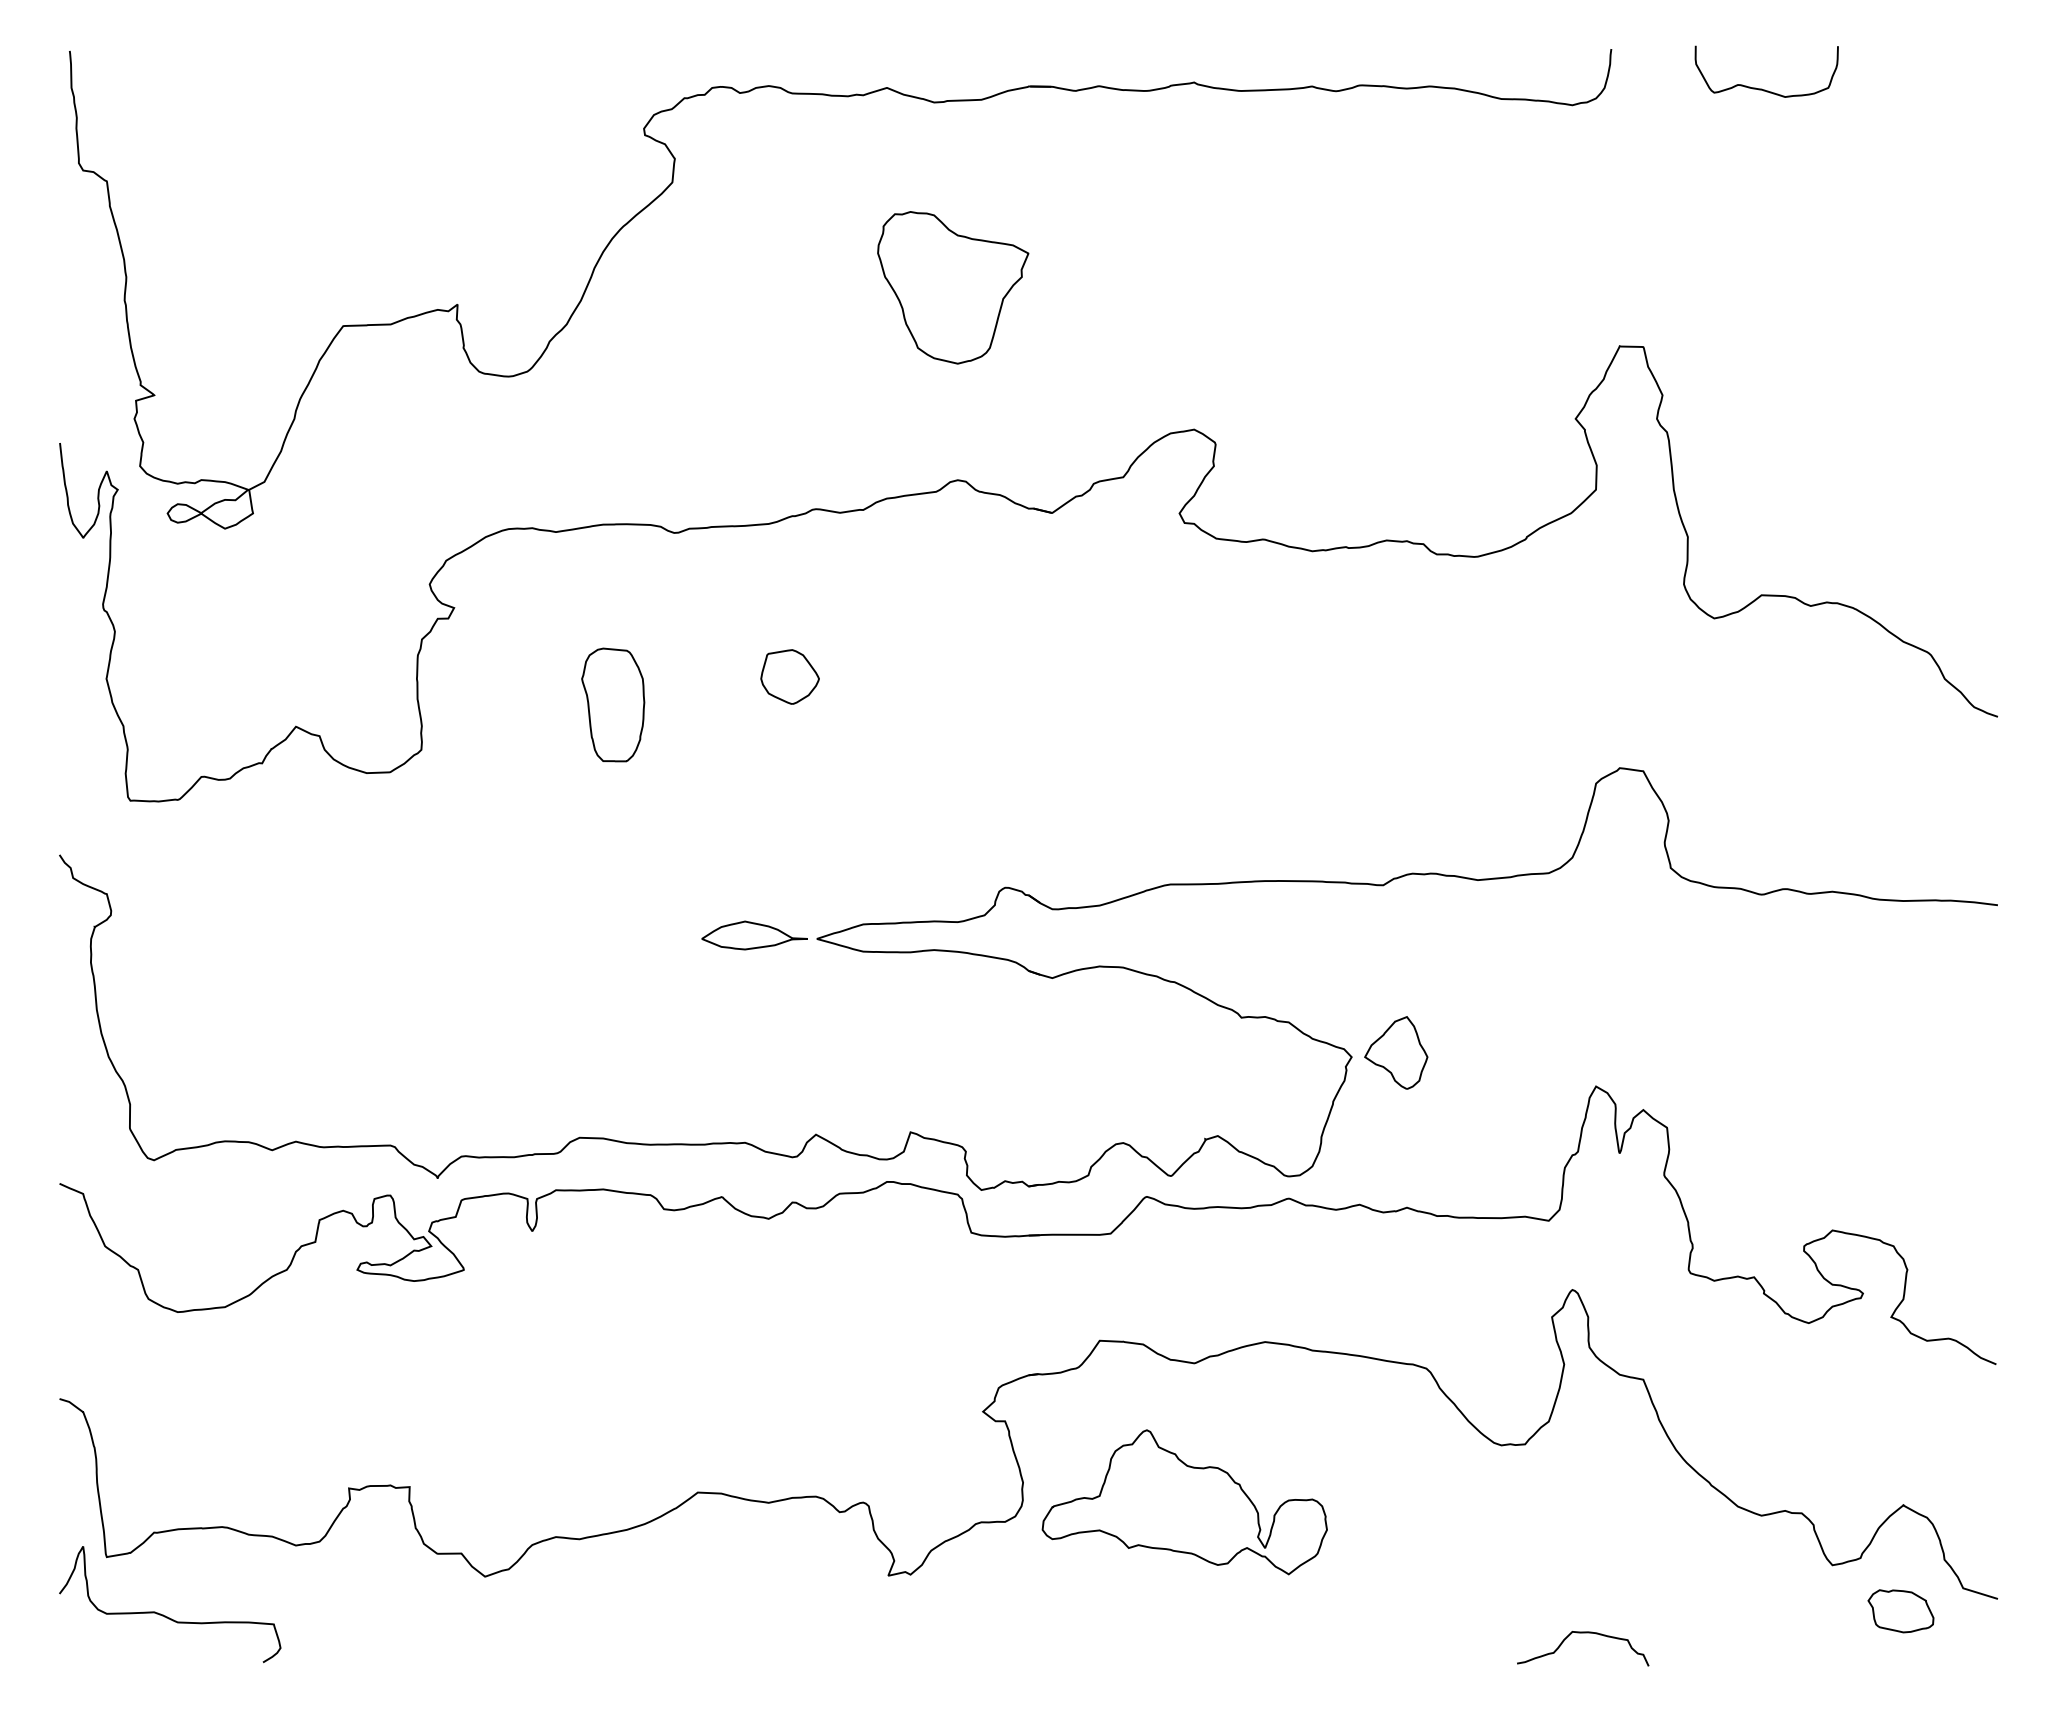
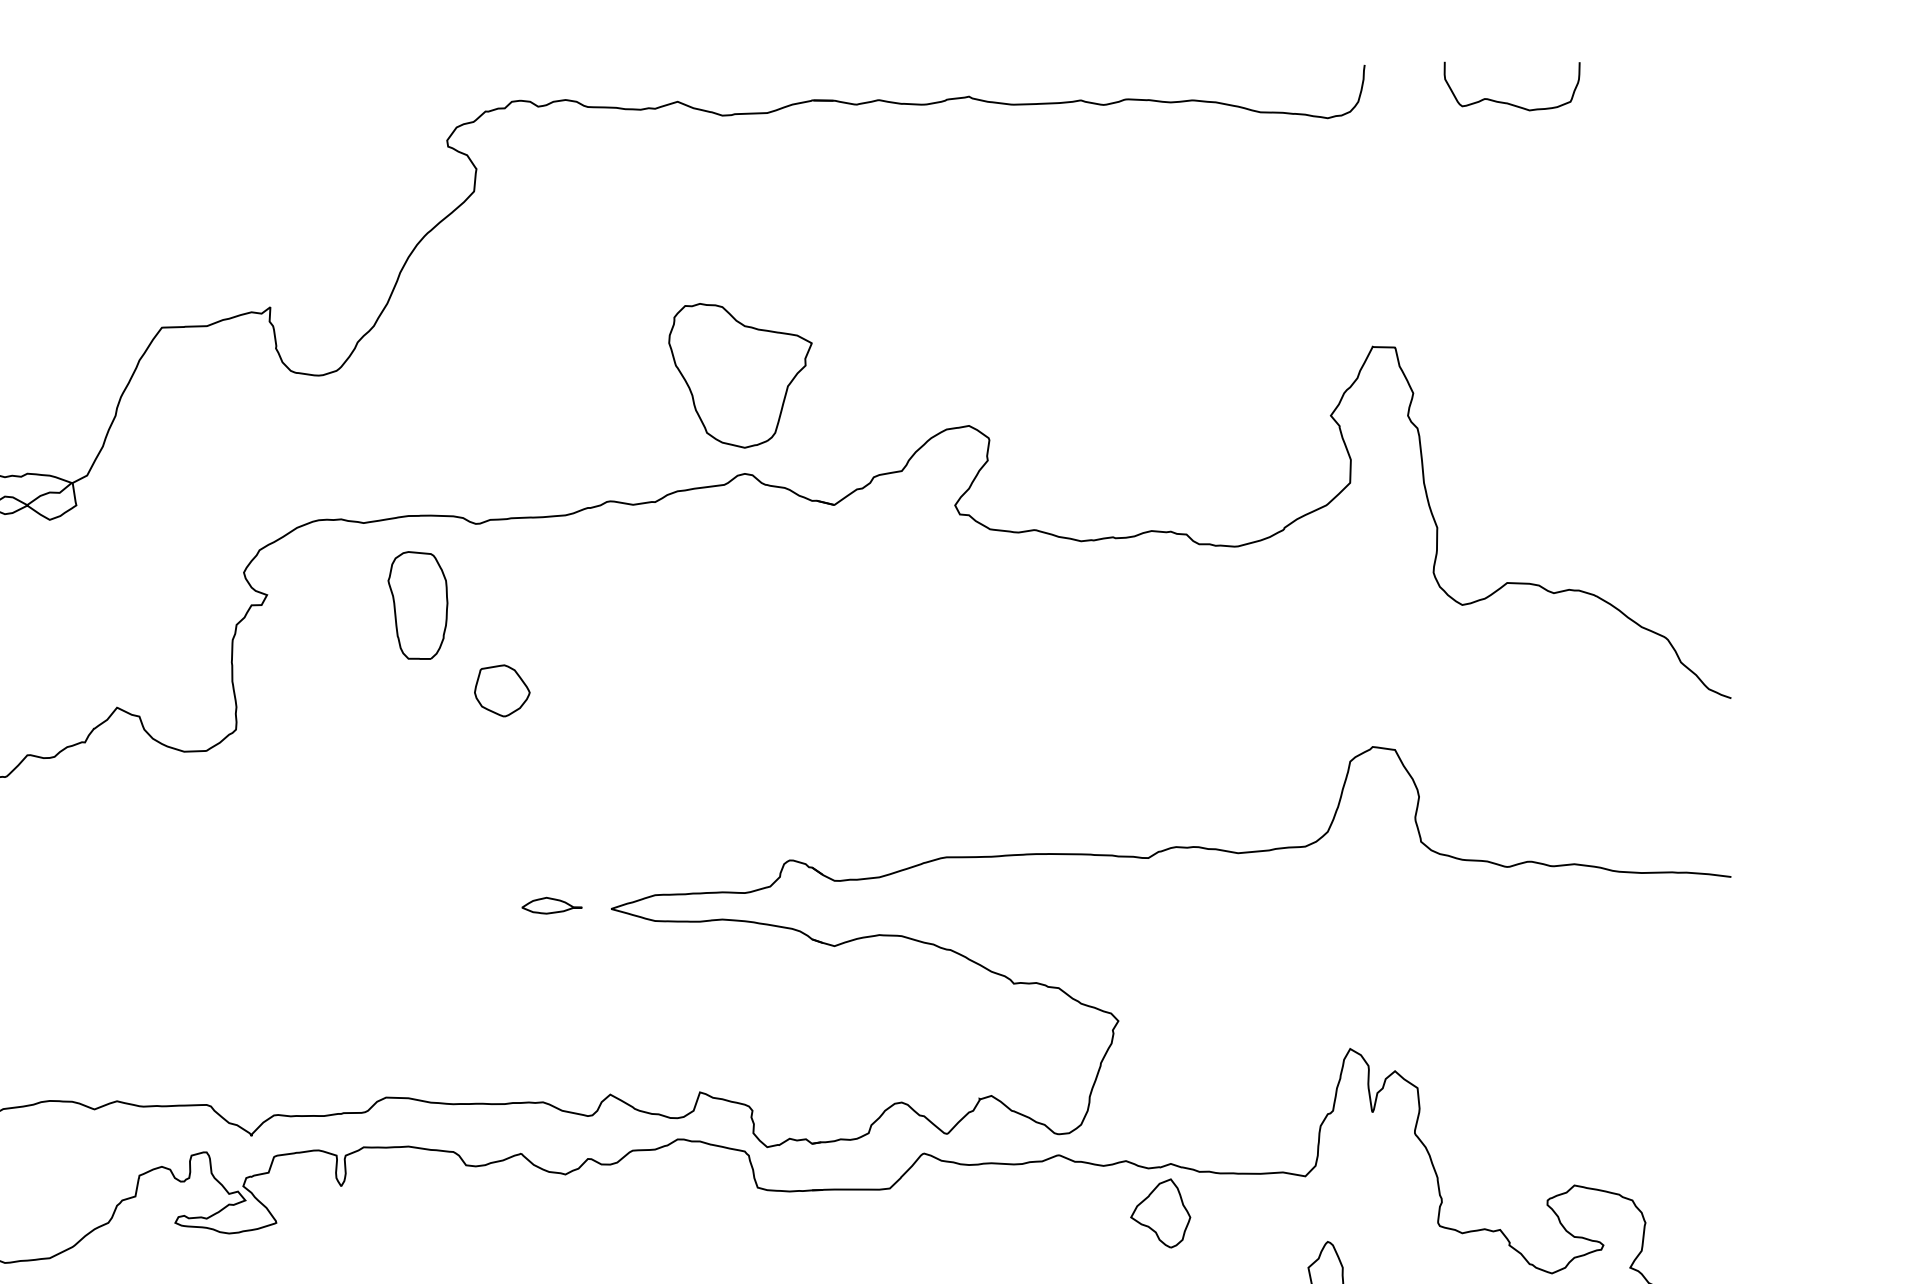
part: (953, 287) -> (740, 375), moved
part: (789, 676) -> (501, 690), moved
part: (613, 704) -> (418, 605), moved
part: (754, 935) -> (551, 905), size x0.6
part: (1396, 1052) -> (1160, 1213), moved

